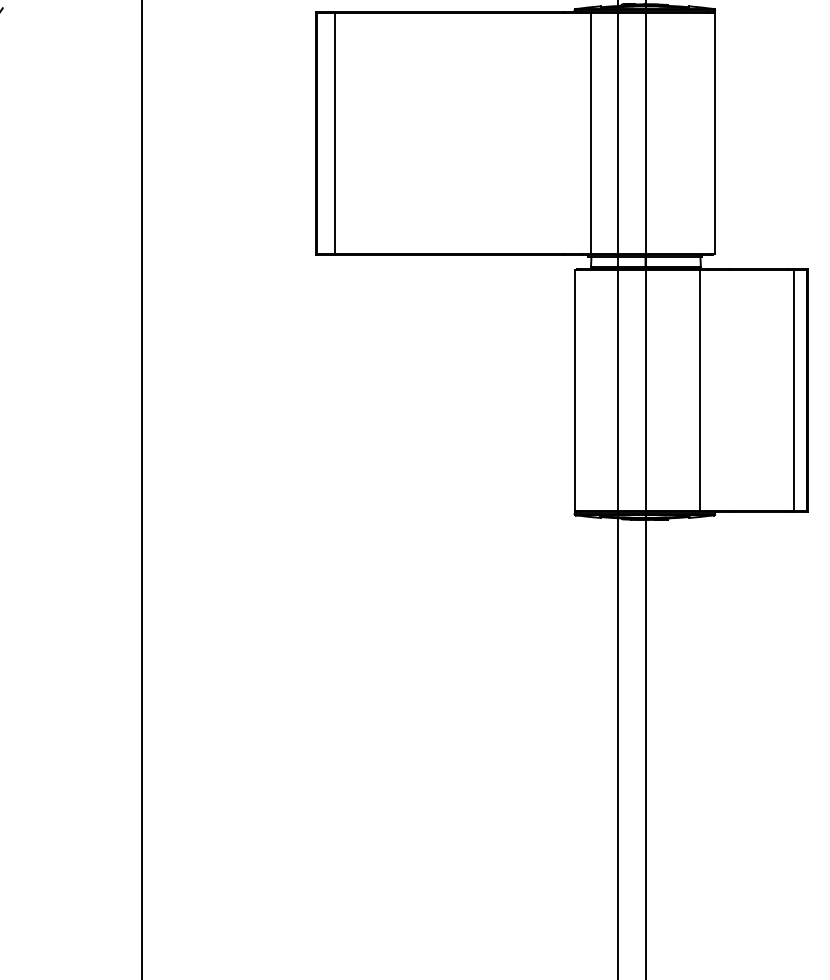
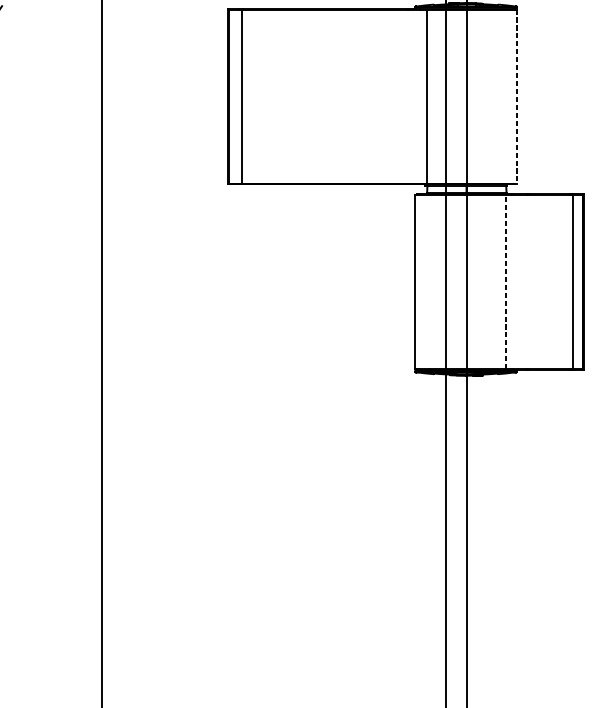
line: (715, 133) -> (517, 96), solid -> dashed
line: (700, 390) -> (506, 282), solid -> dashed

